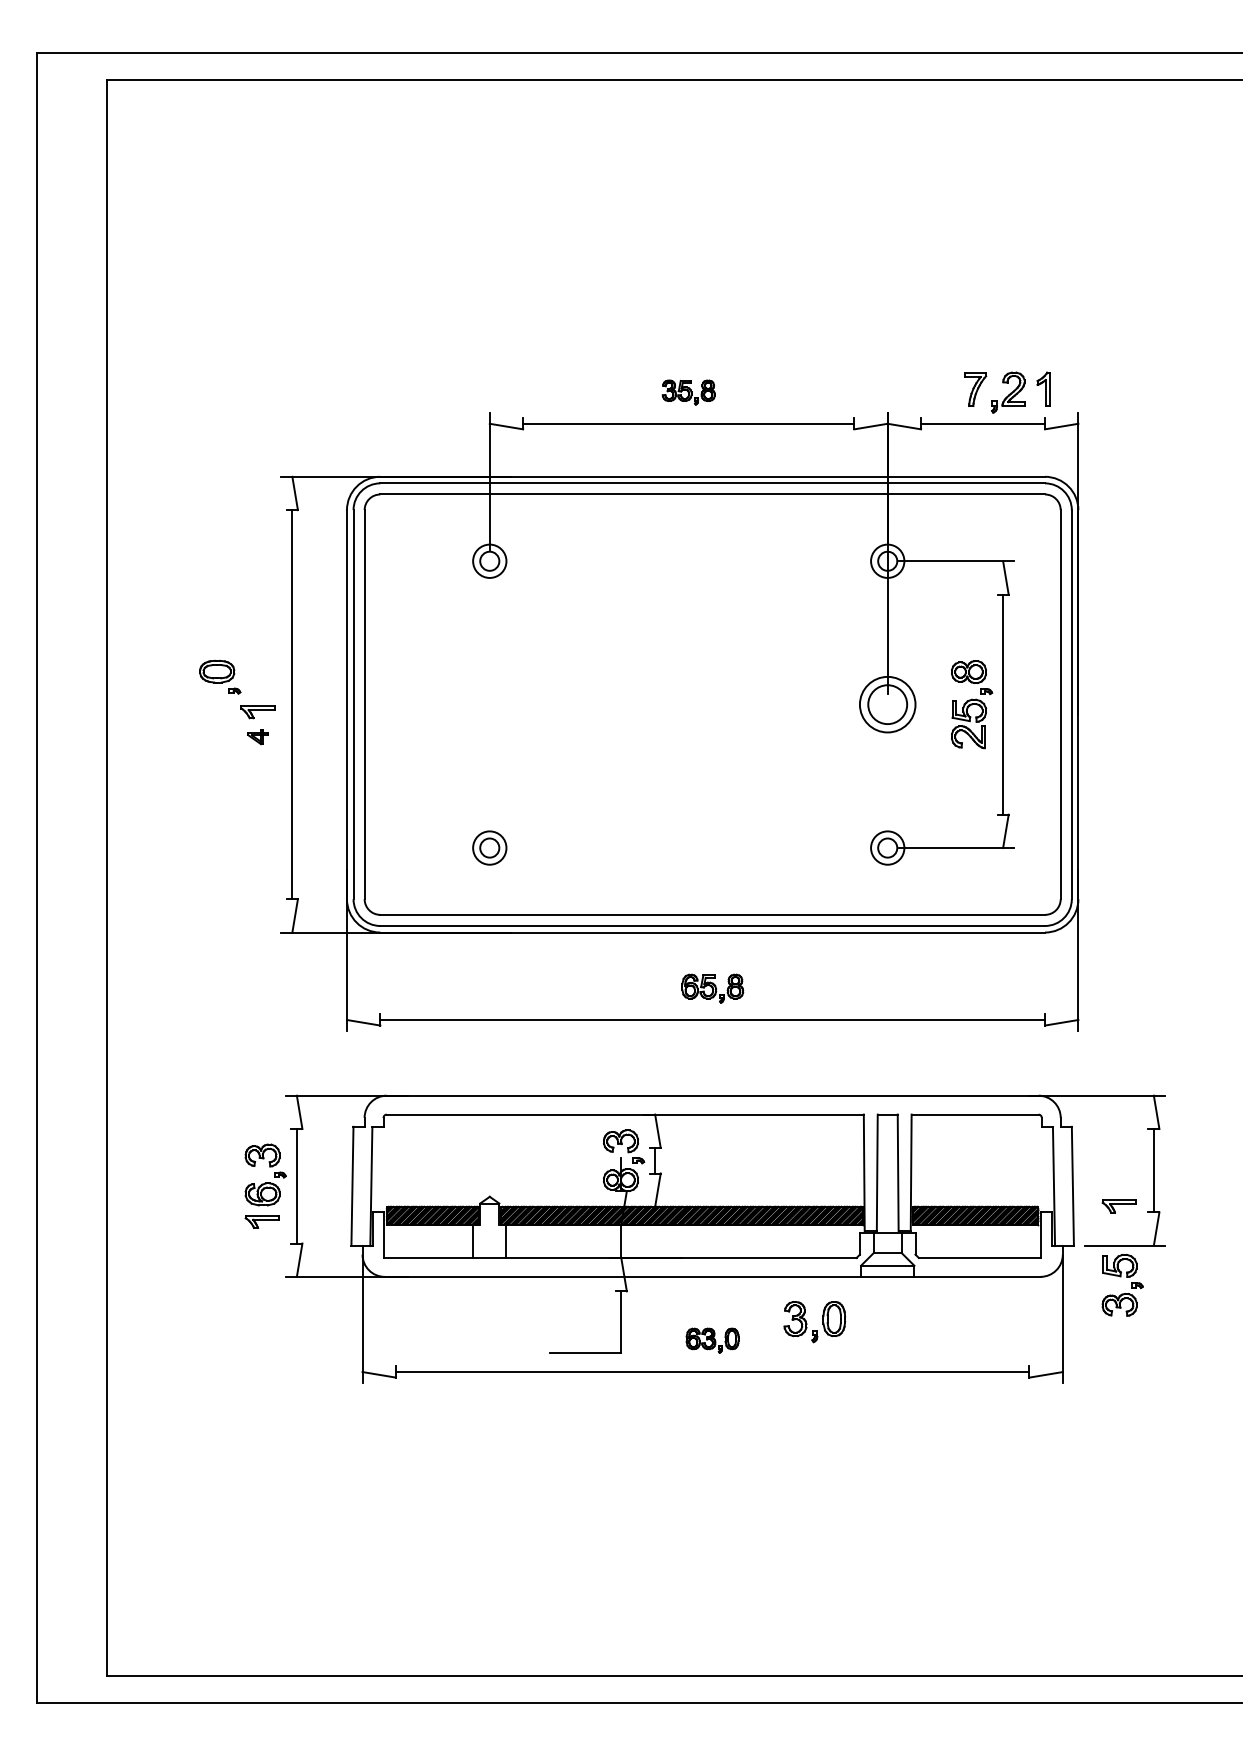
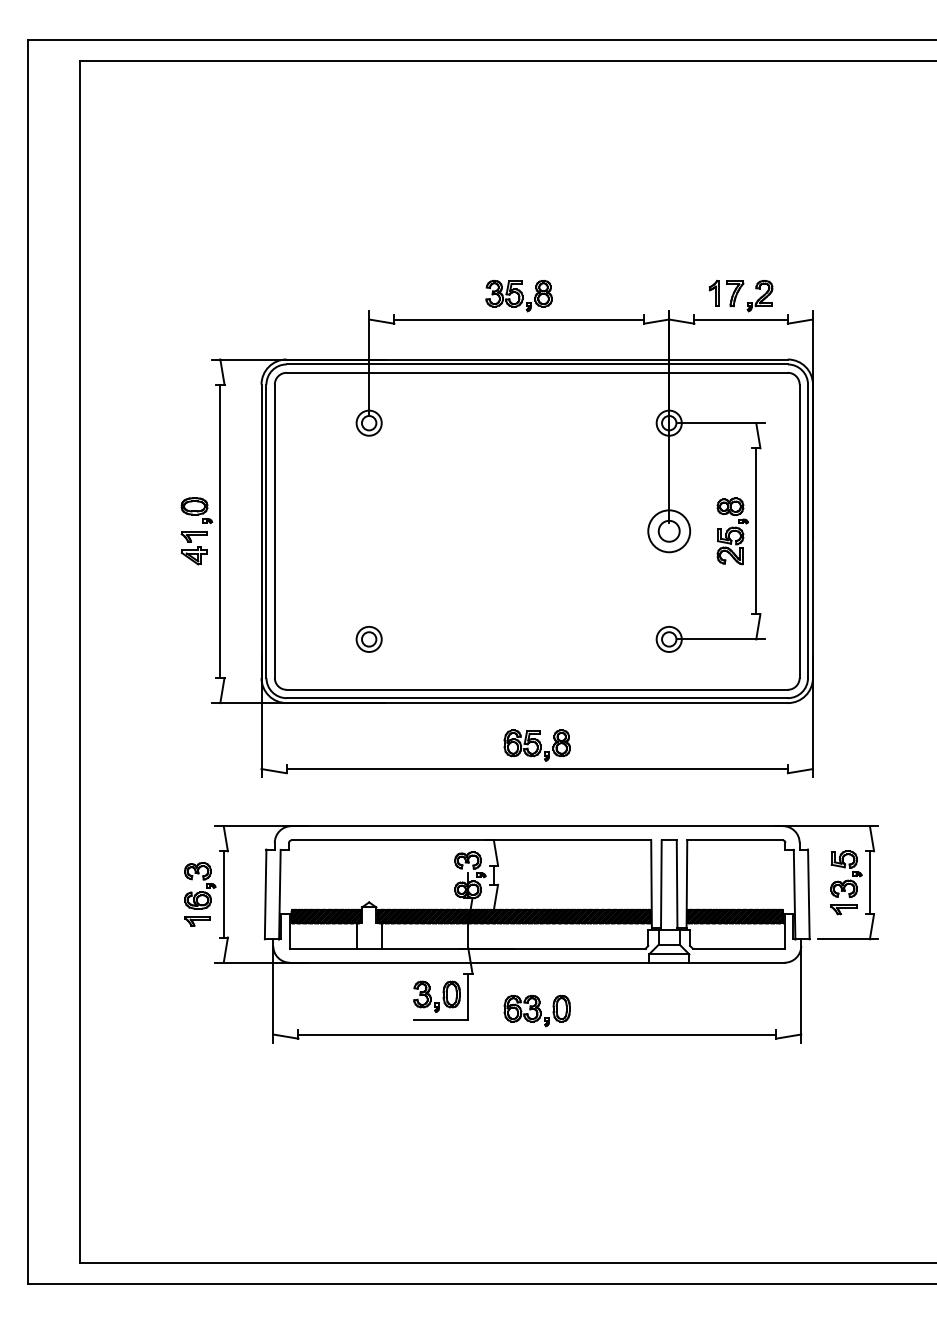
part: (1043, 388) -> (714, 292), moved
part: (688, 392) -> (519, 295), size x1.67
part: (220, 676) -> (197, 510), moved
circle: (887, 704) -> (669, 531), size x0.71
part: (257, 737) -> (194, 556), size x1.67
part: (712, 988) -> (537, 745), size x1.43
part: (1121, 1277) -> (845, 868), moved
part: (807, 1323) -> (431, 997), moved
part: (712, 1340) -> (537, 1010), size x1.67

